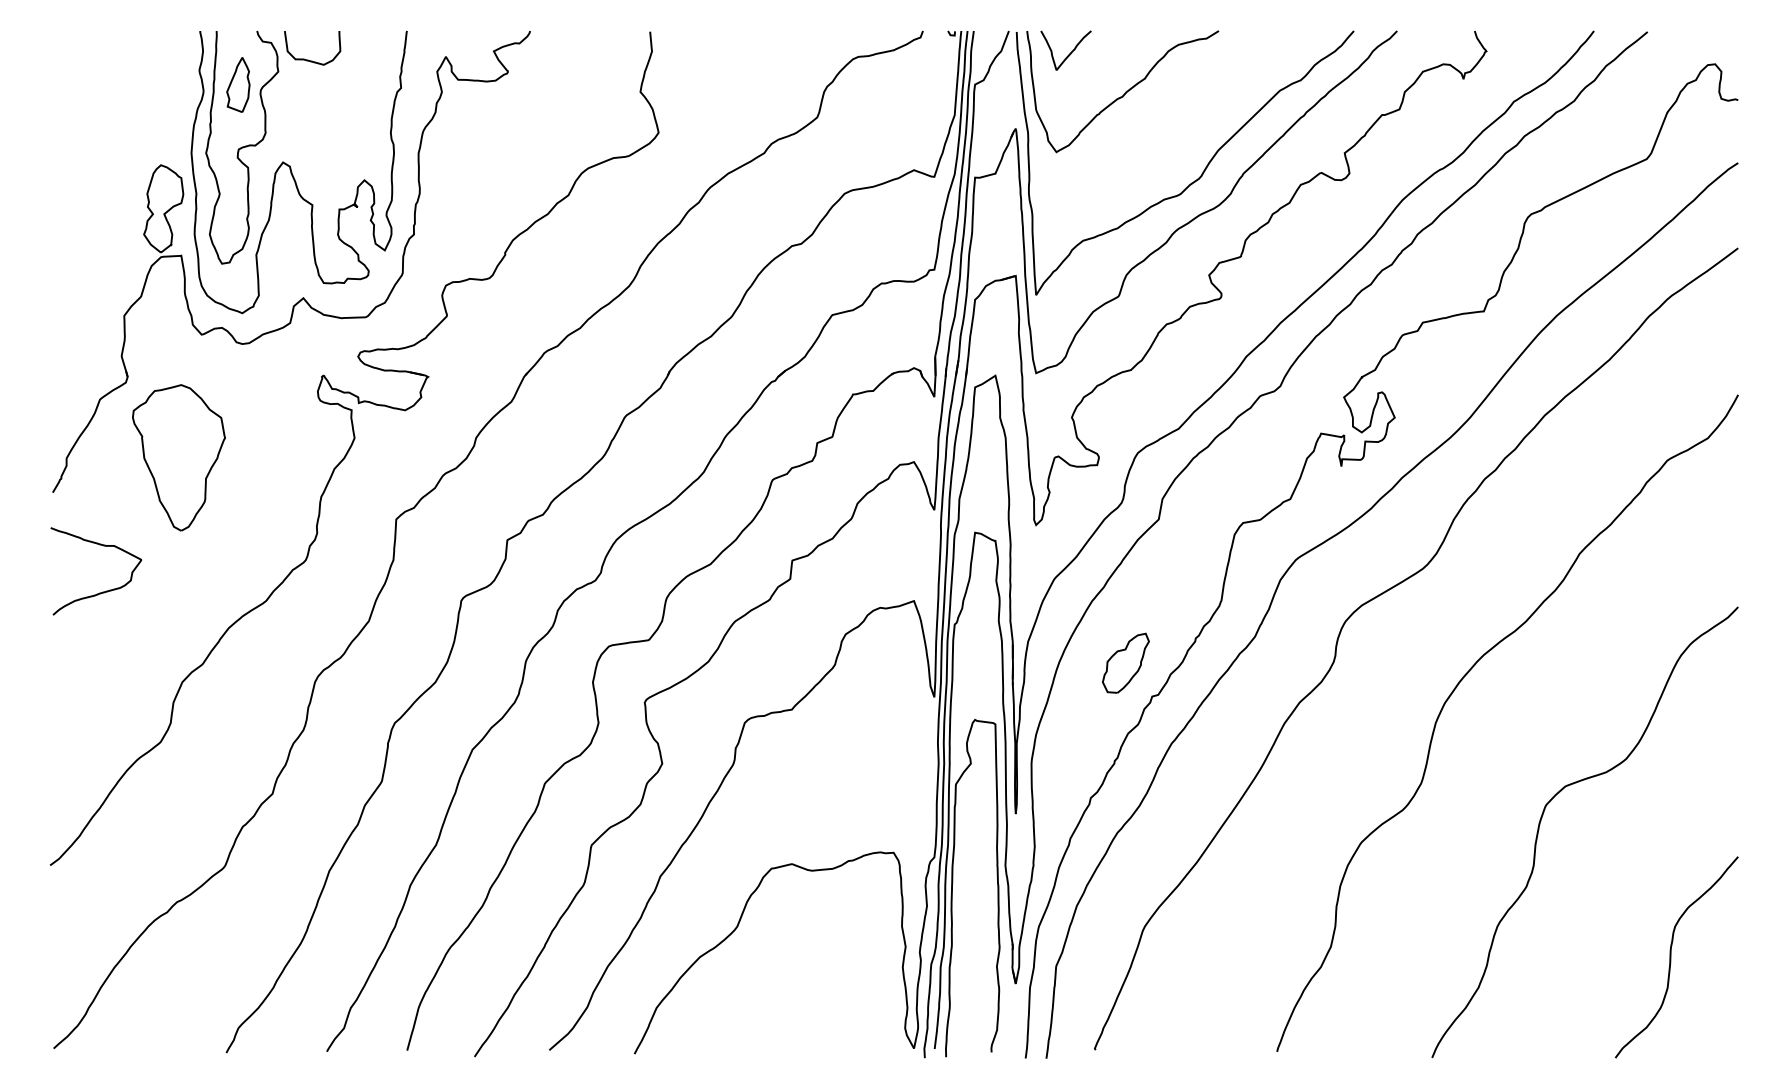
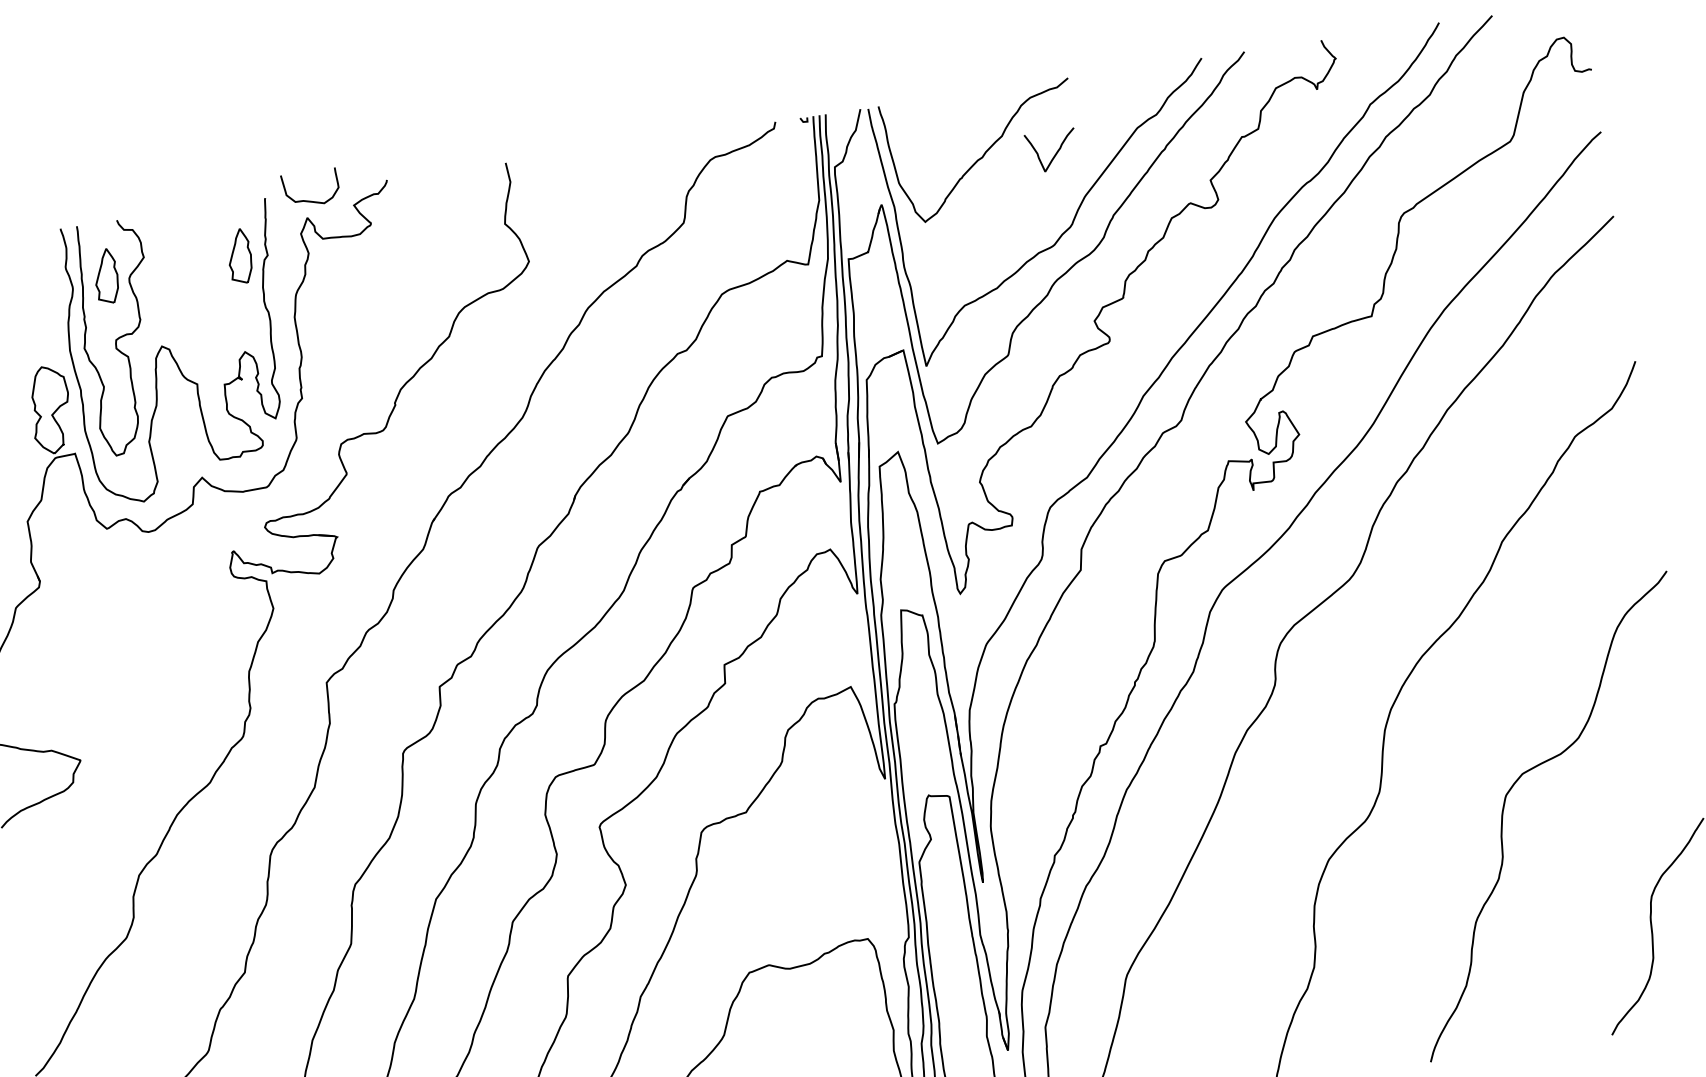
curve: (1069, 53) -> (1055, 153), moved
curve: (308, 59) -> (308, 200), moved
part: (373, 84) -> (239, 255), added
part: (178, 457) -> (102, 653), removed
part: (1125, 662) -> (1069, 716), removed

